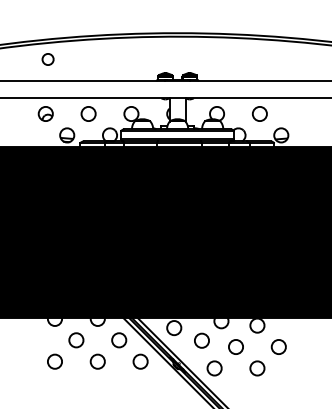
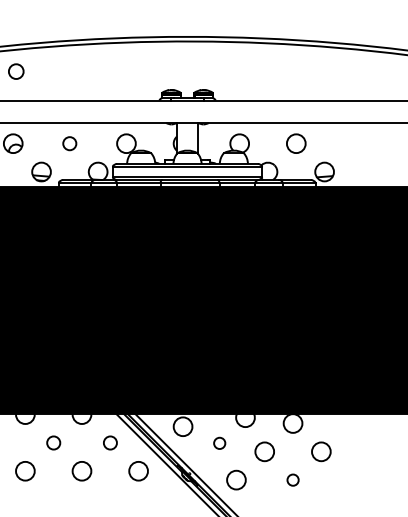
circle: (88, 113) -> (69, 143), size x0.7
circle: (76, 340) -> (53, 443), size x0.7
circle: (119, 340) -> (110, 443), size x0.7
circle: (201, 340) -> (219, 443), size x0.6
circle: (257, 368) -> (293, 480), size x0.6

